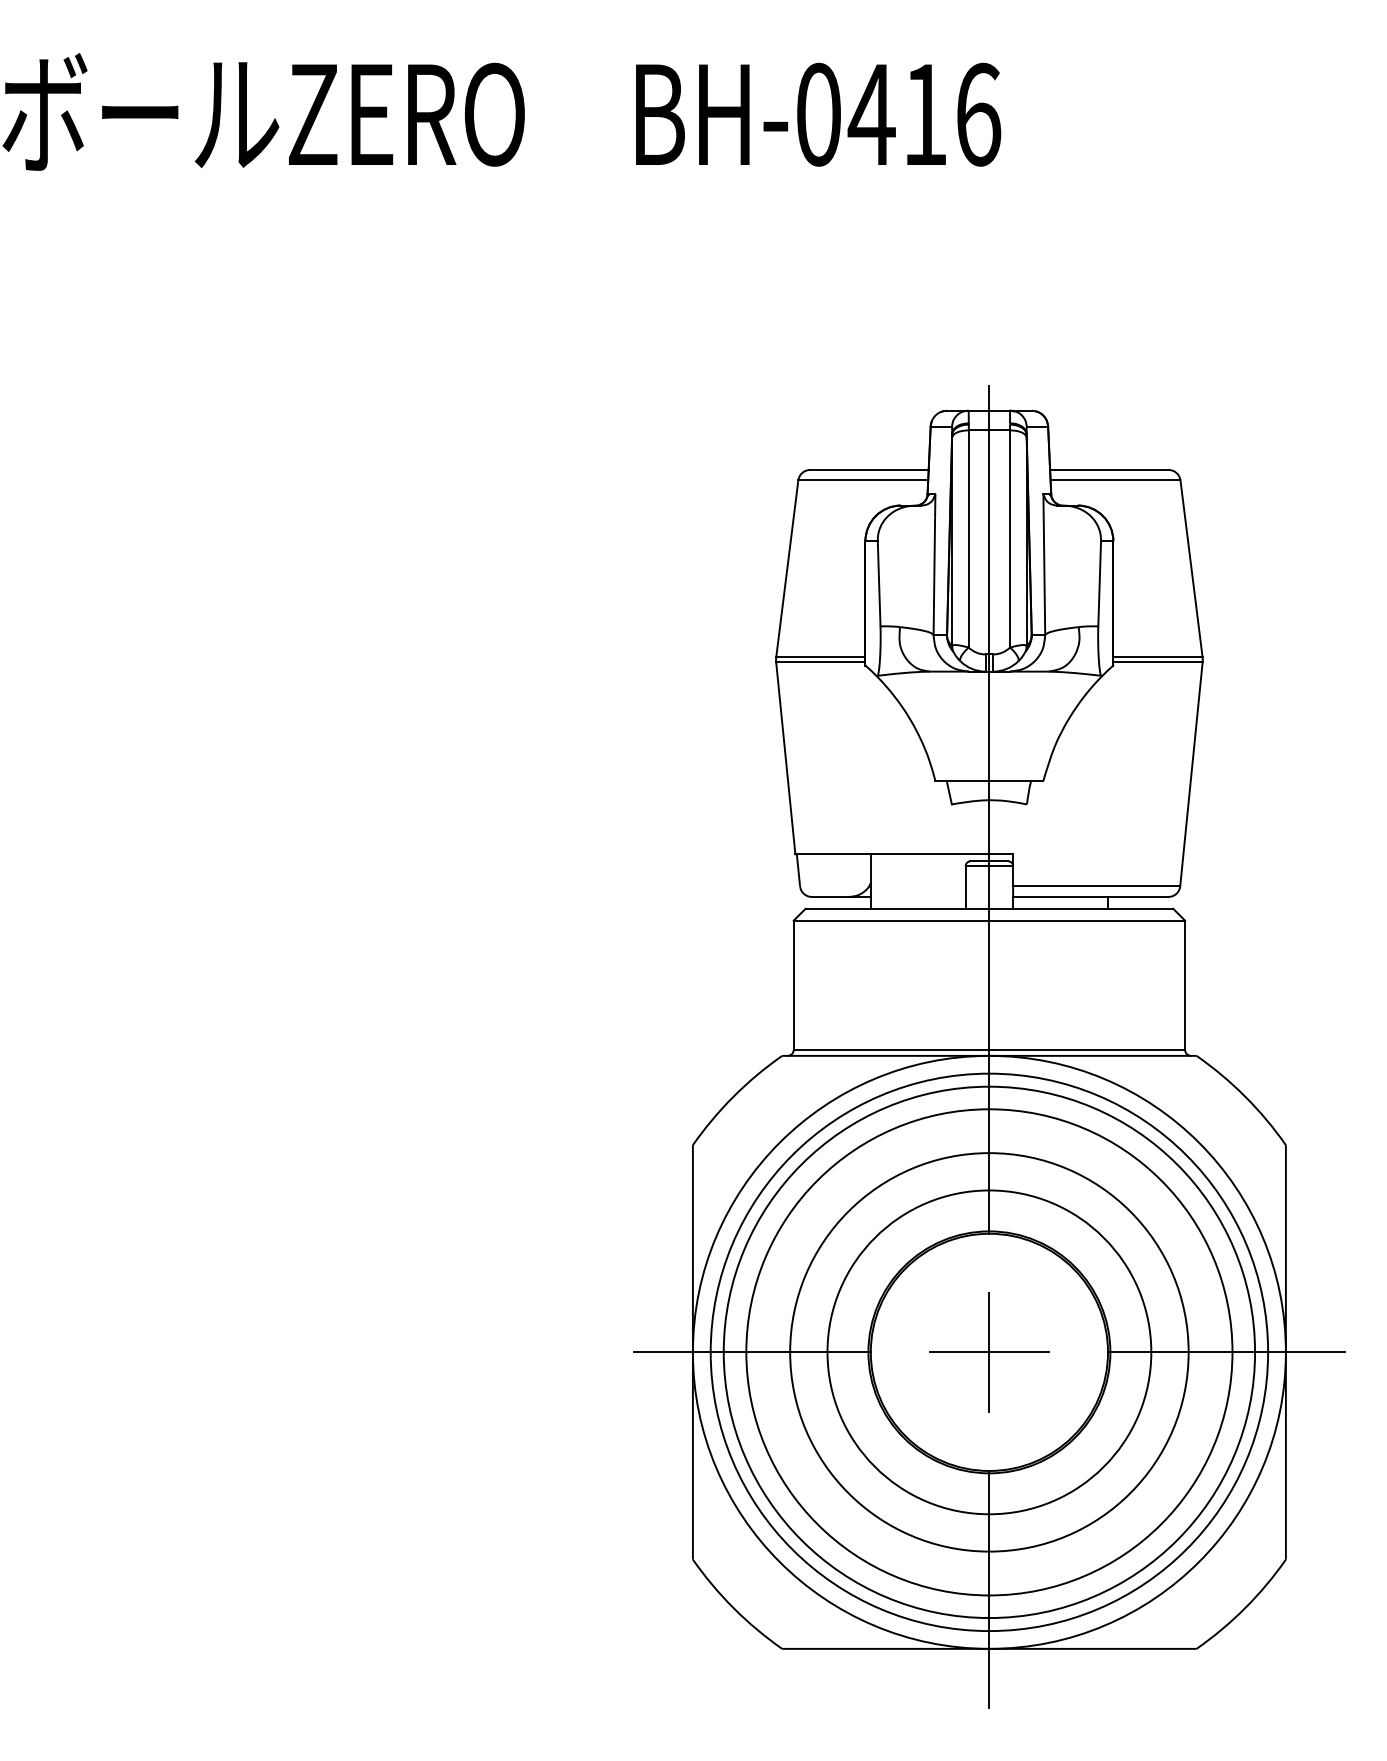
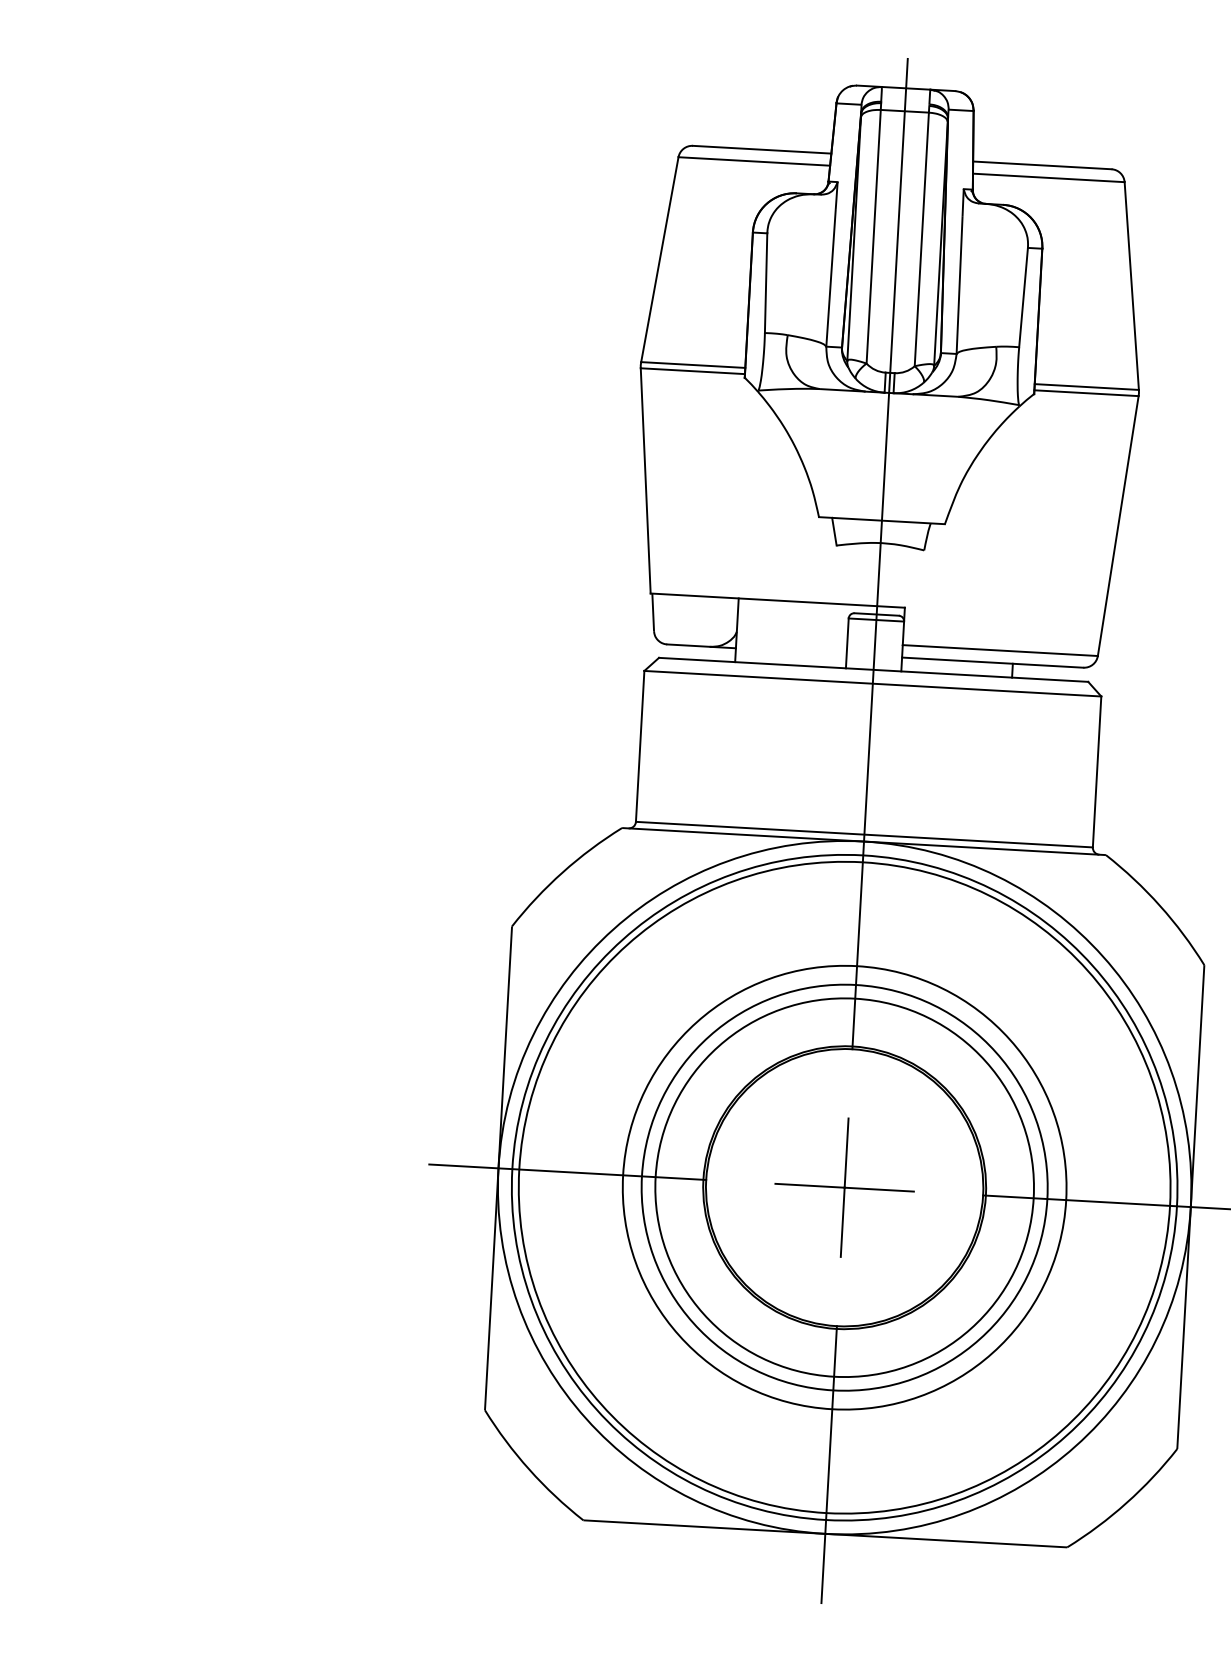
circle: (989, 1352) -> (844, 1187), size x0.71
circle: (989, 1352) -> (844, 1187), size x0.71
circle: (989, 1352) -> (844, 1187), size x1.43

